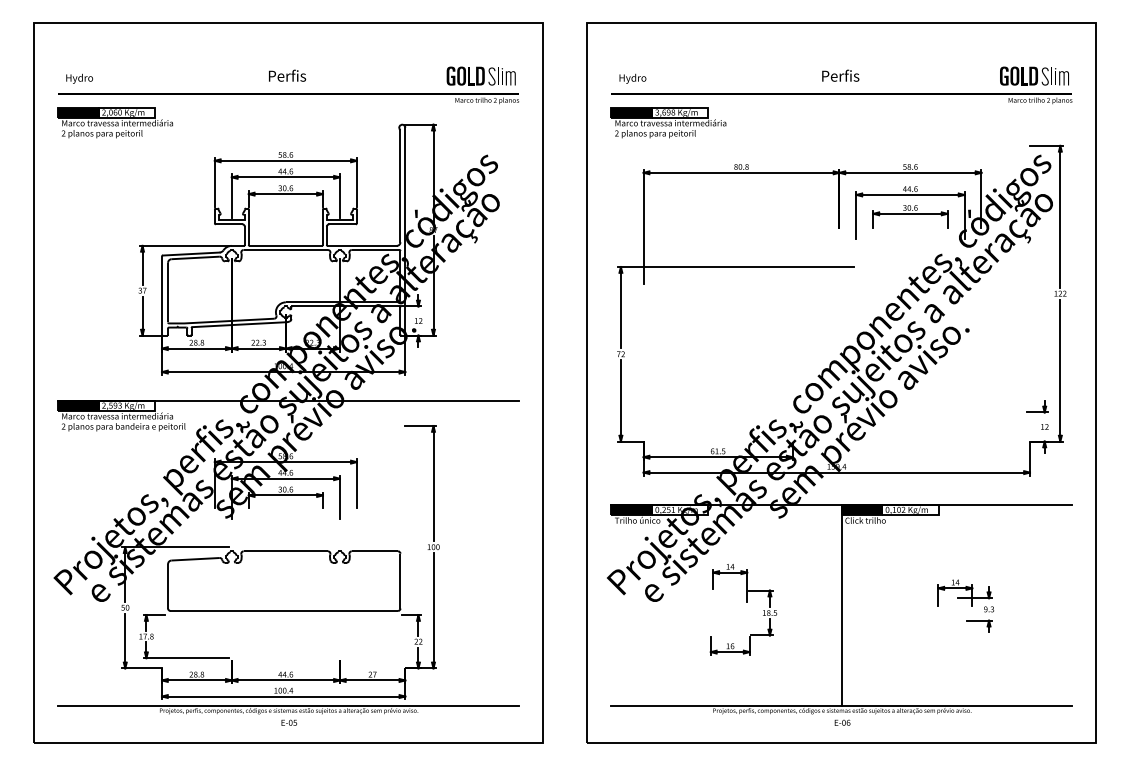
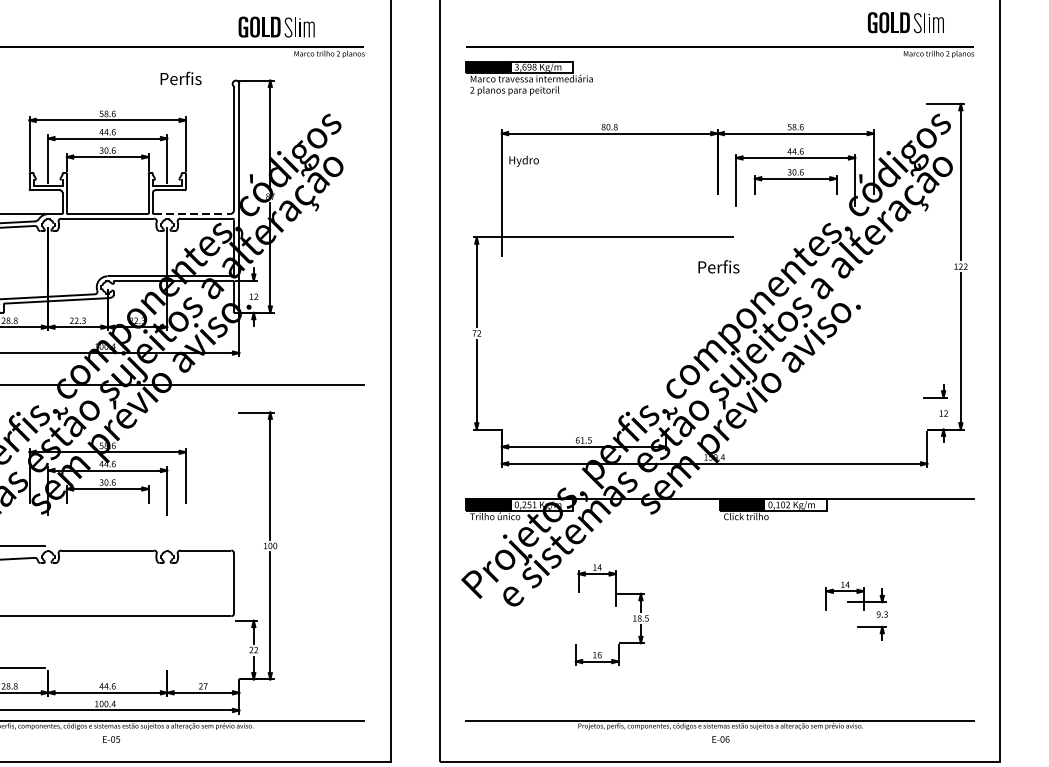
text: (287, 75) -> (181, 78), moved
part: (480, 75) -> (275, 26), moved
text: (840, 75) -> (718, 266), moved
part: (1034, 75) -> (905, 21), moved
text: (632, 78) -> (523, 160), moved
line: (362, 245) -> (192, 213), solid -> dashed
line: (841, 604) -> (719, 609), removed

